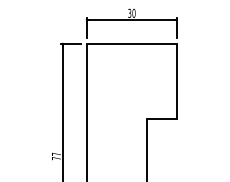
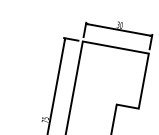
text: (56, 153) -> (45, 117), 77 -> 75

